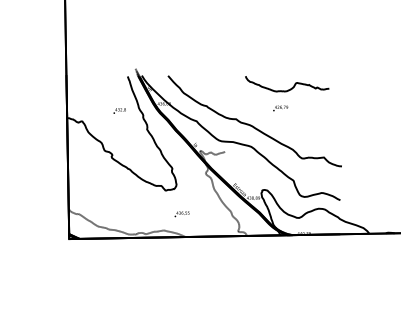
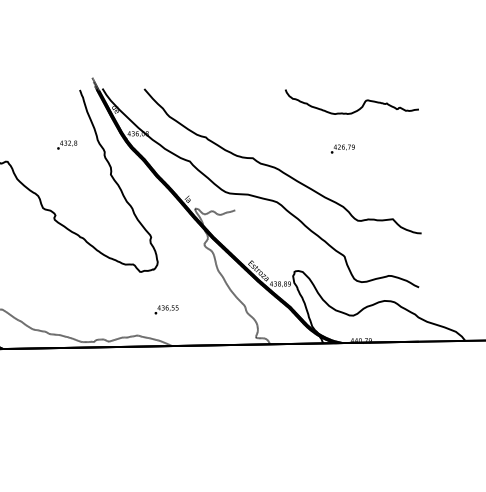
part: (287, 84) -> (352, 102), moved
text: (280, 108) -> (342, 149), moved

